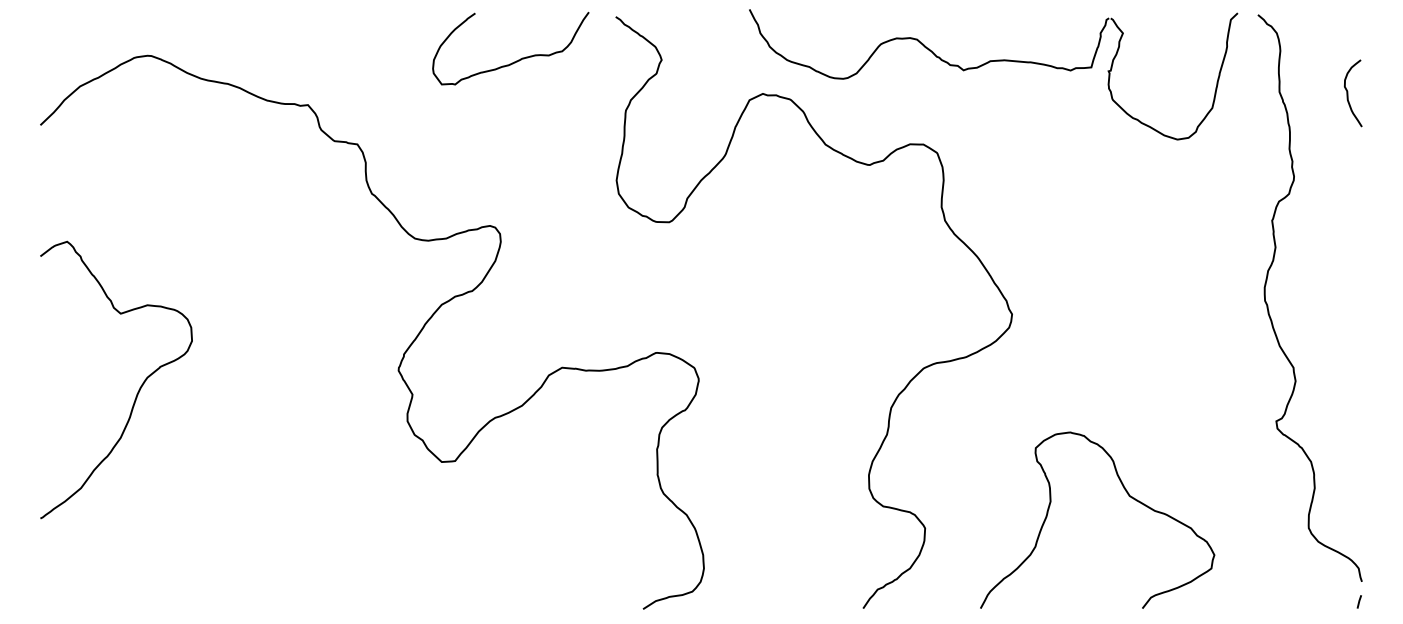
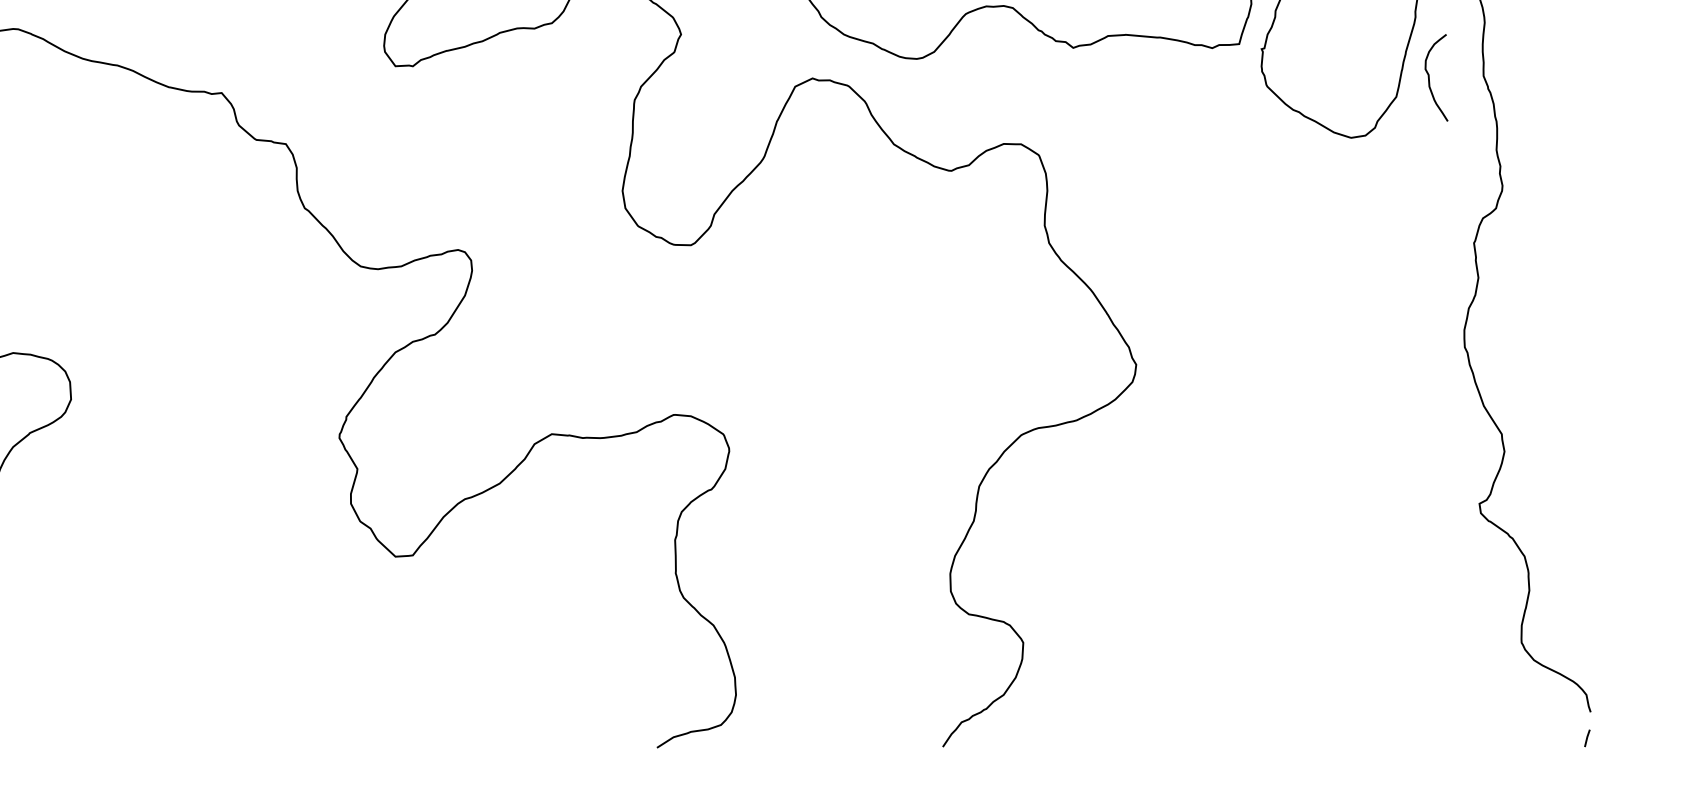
curve: (1348, 93) -> (1430, 77), moved
curve: (1128, 496) -> (1287, 601), removed

